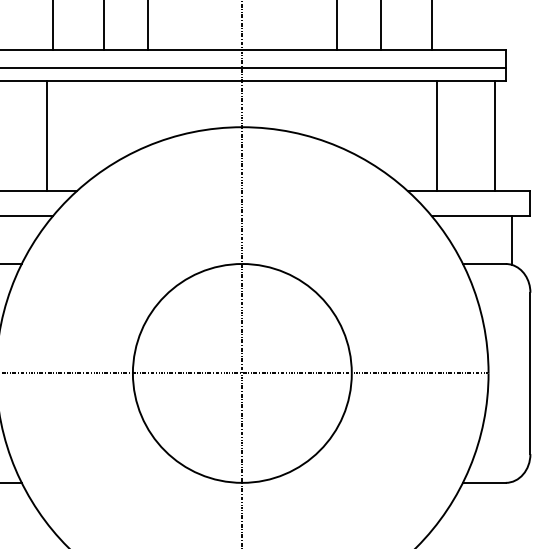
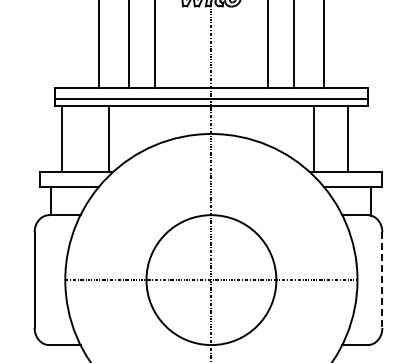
line: (47, 134) -> (108, 138), moved
line: (437, 134) -> (314, 138), moved
line: (495, 134) -> (348, 138), moved
line: (530, 374) -> (382, 280), solid -> dashed

